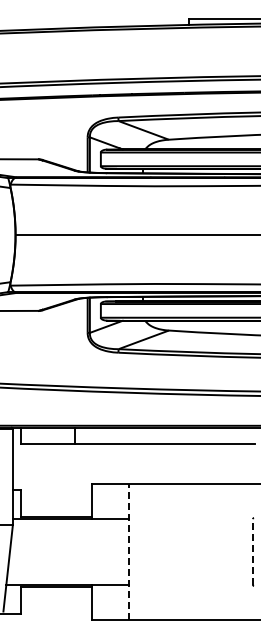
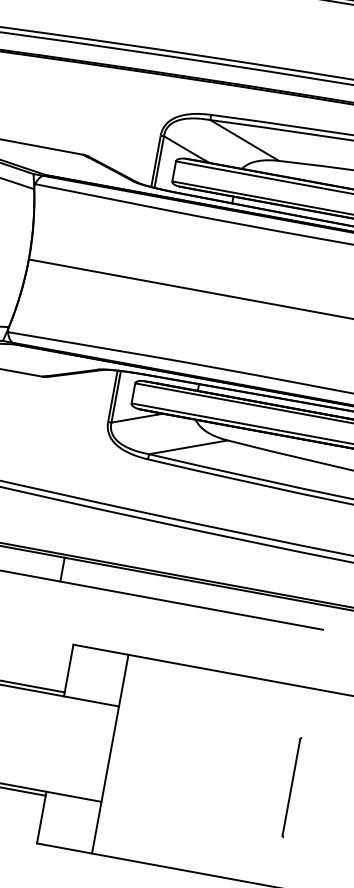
line: (129, 552) -> (110, 754), dashed -> solid
line: (252, 552) -> (290, 788), dashed -> solid

